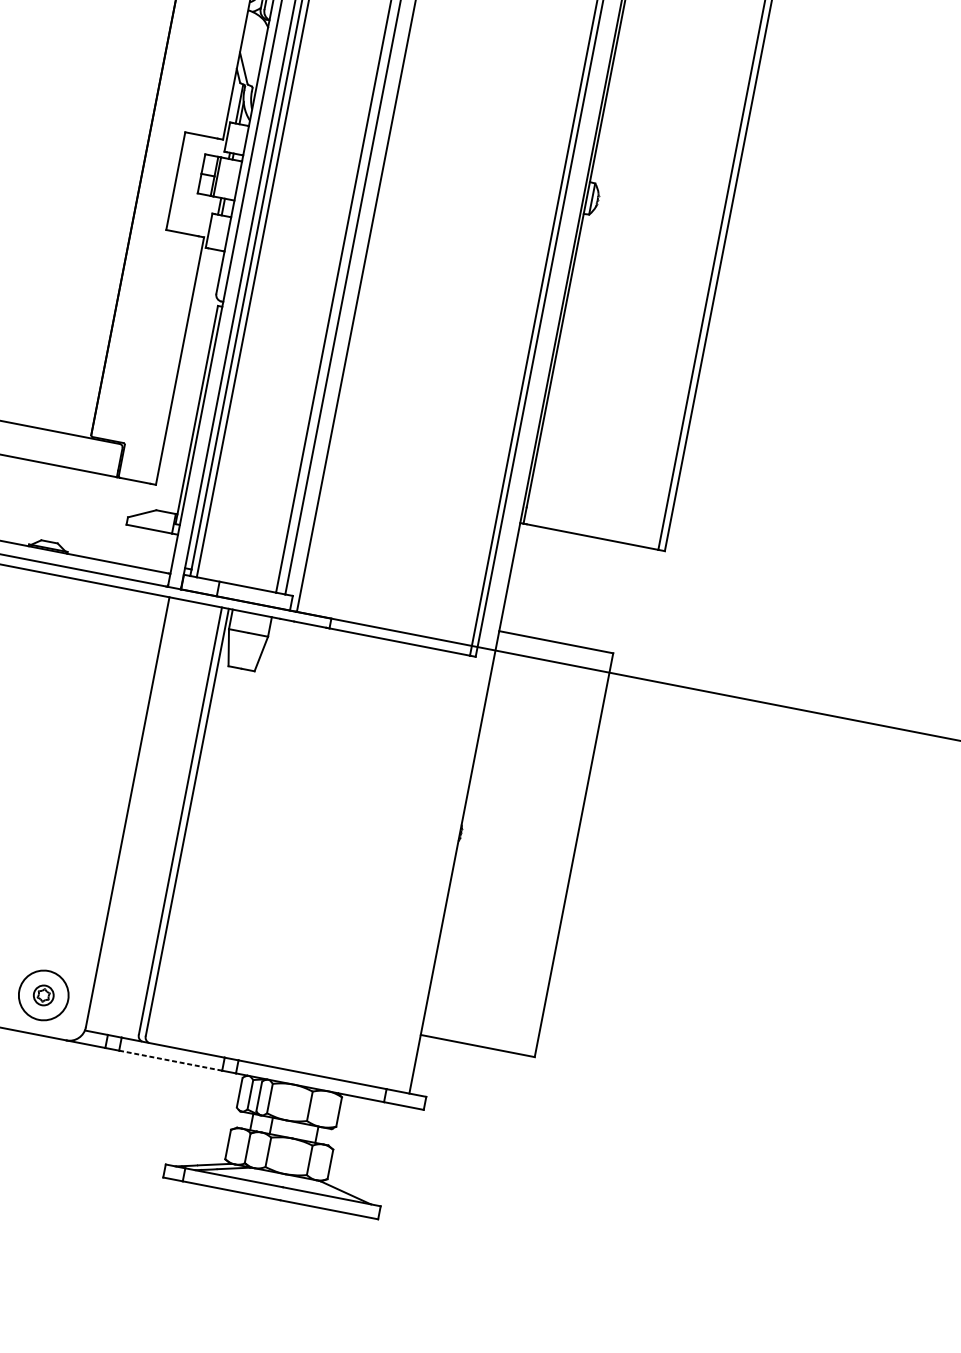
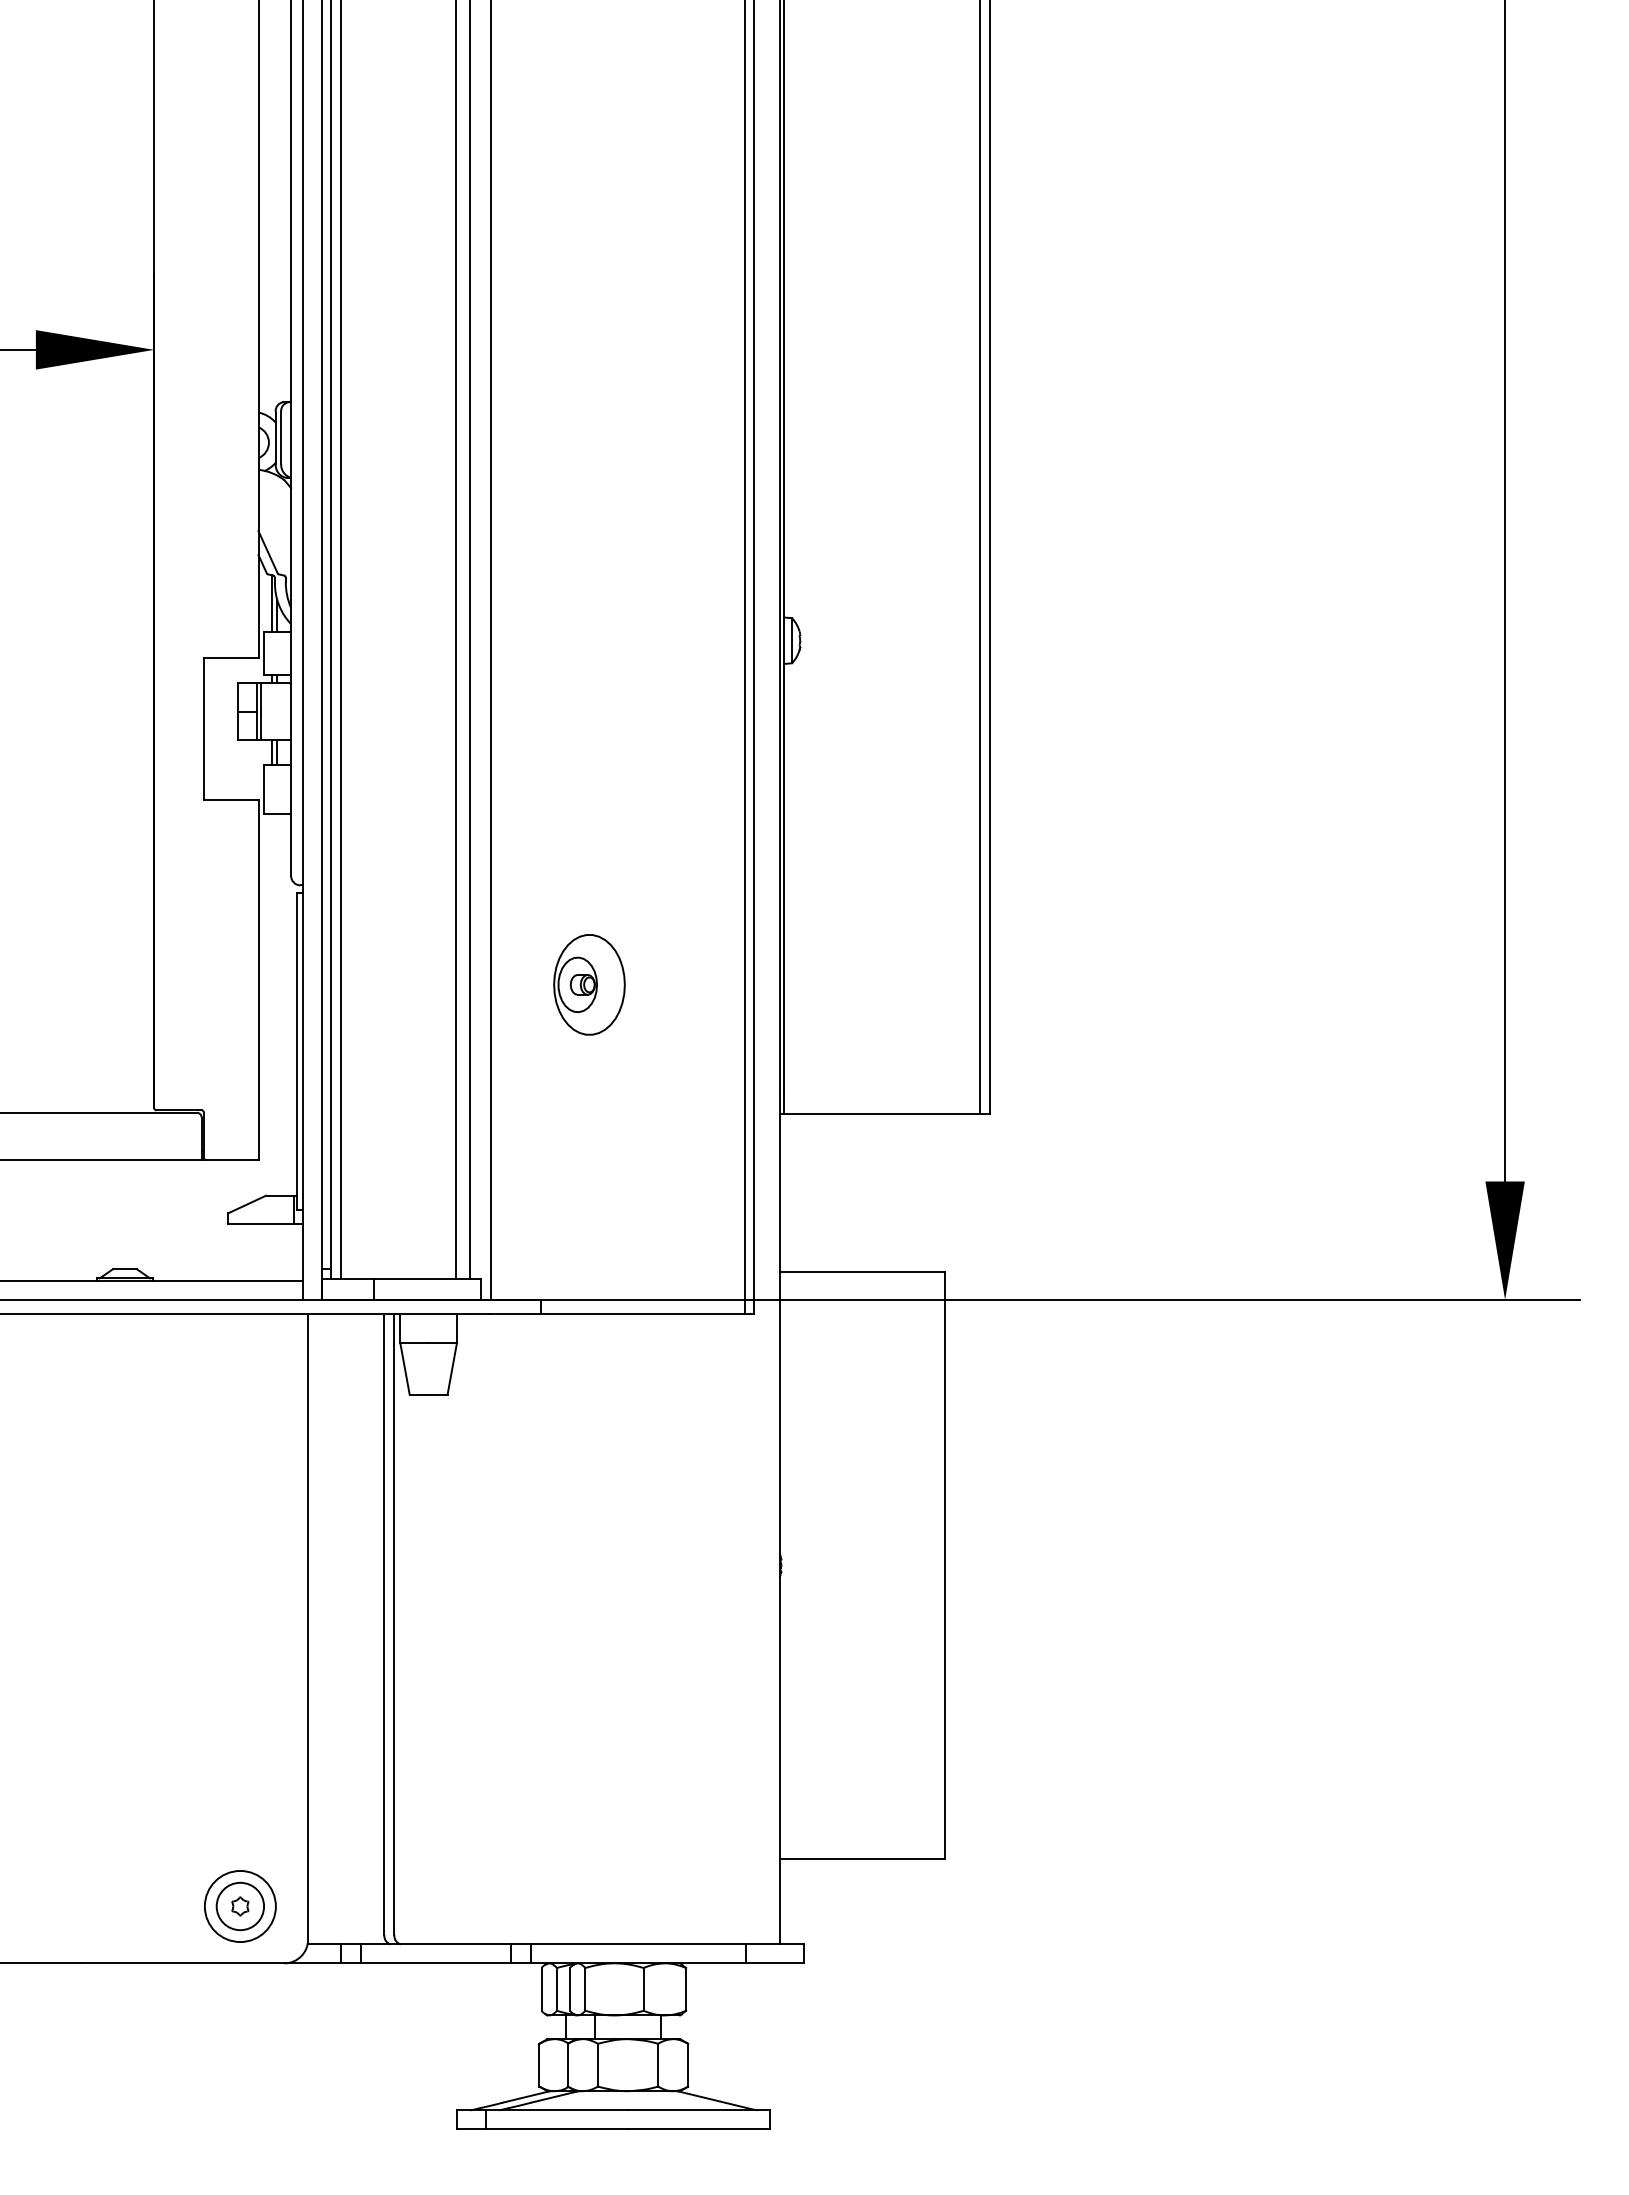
part: (406, 408) -> (589, 984), added
circle: (43, 995) -> (240, 1906), size x1.67
line: (170, 1060) -> (436, 1963), dashed -> solid

